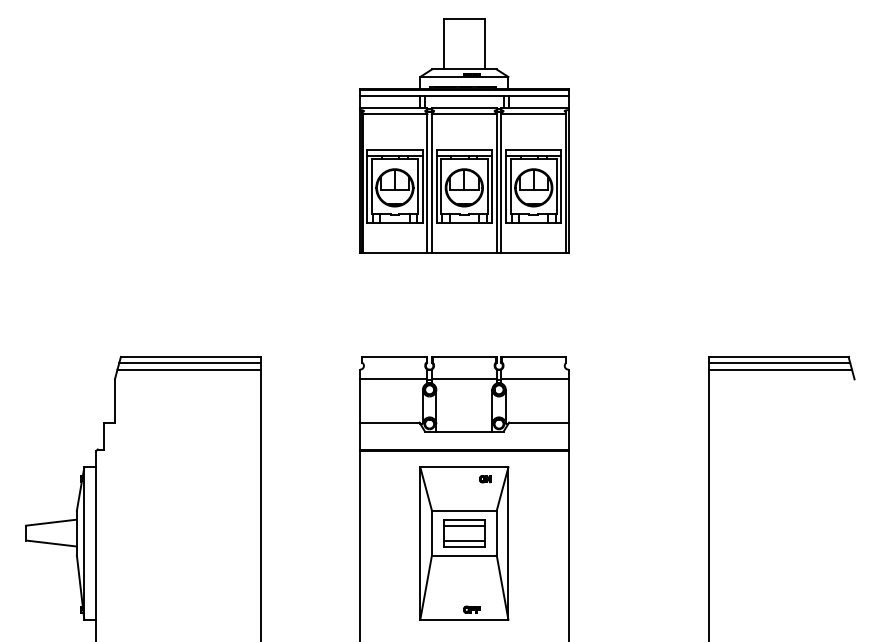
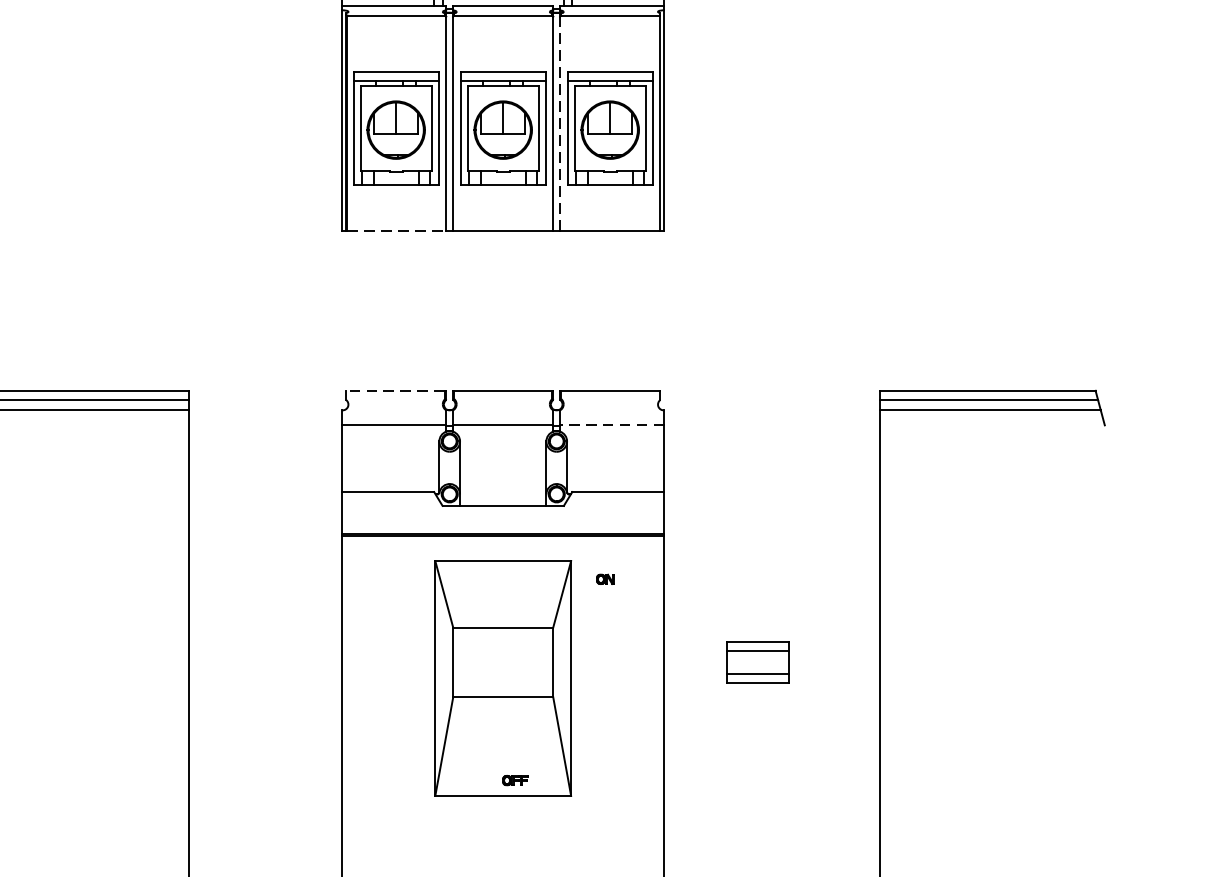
line: (501, 183) -> (560, 123), solid -> dashed
line: (395, 253) -> (397, 231), solid -> dashed
line: (394, 356) -> (395, 390), solid -> dashed
line: (535, 379) -> (612, 425), solid -> dashed
part: (485, 479) -> (605, 579), moved
part: (464, 533) -> (757, 663), moved

